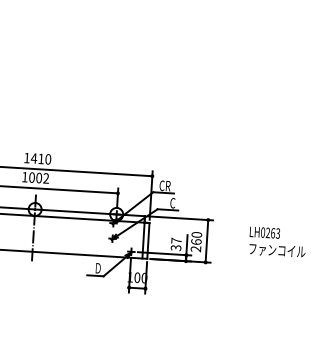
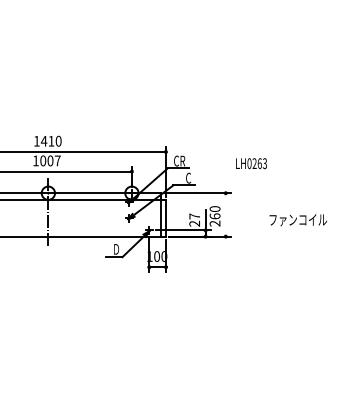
text: (46, 178) -> (57, 160), 1002 -> 1007
text: (264, 232) -> (251, 163), moved
line: (206, 240) -> (225, 214), removed
text: (176, 247) -> (195, 223), 37 -> 27

